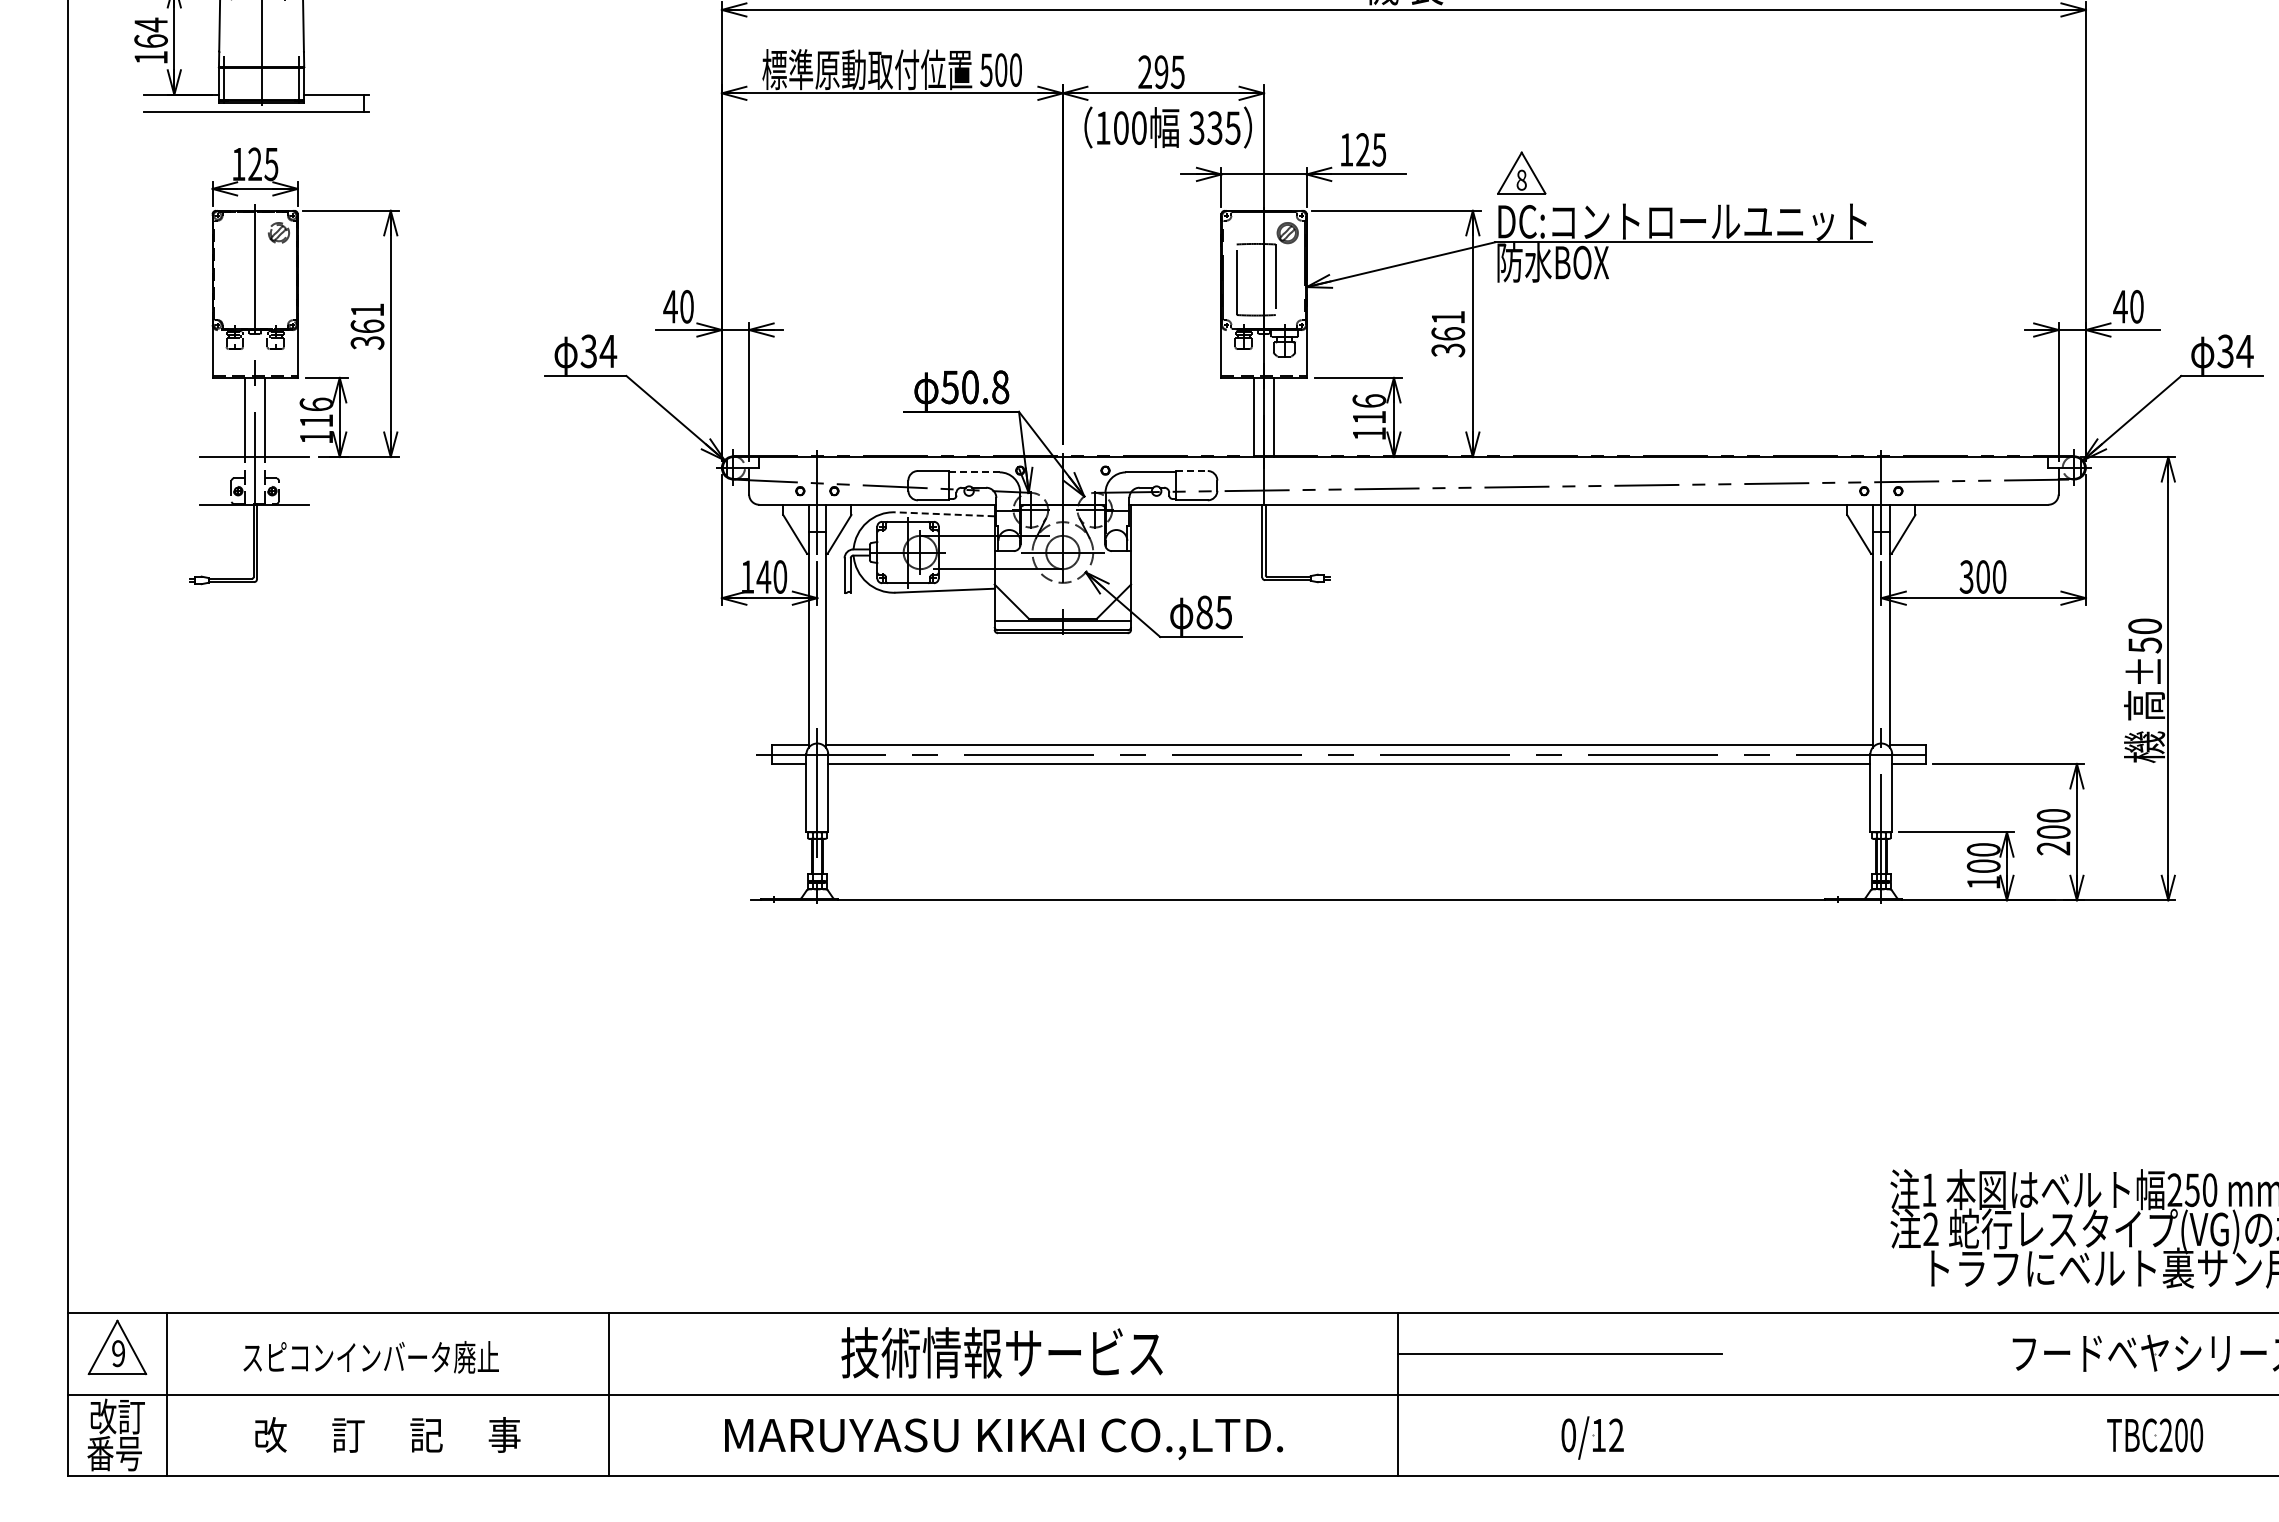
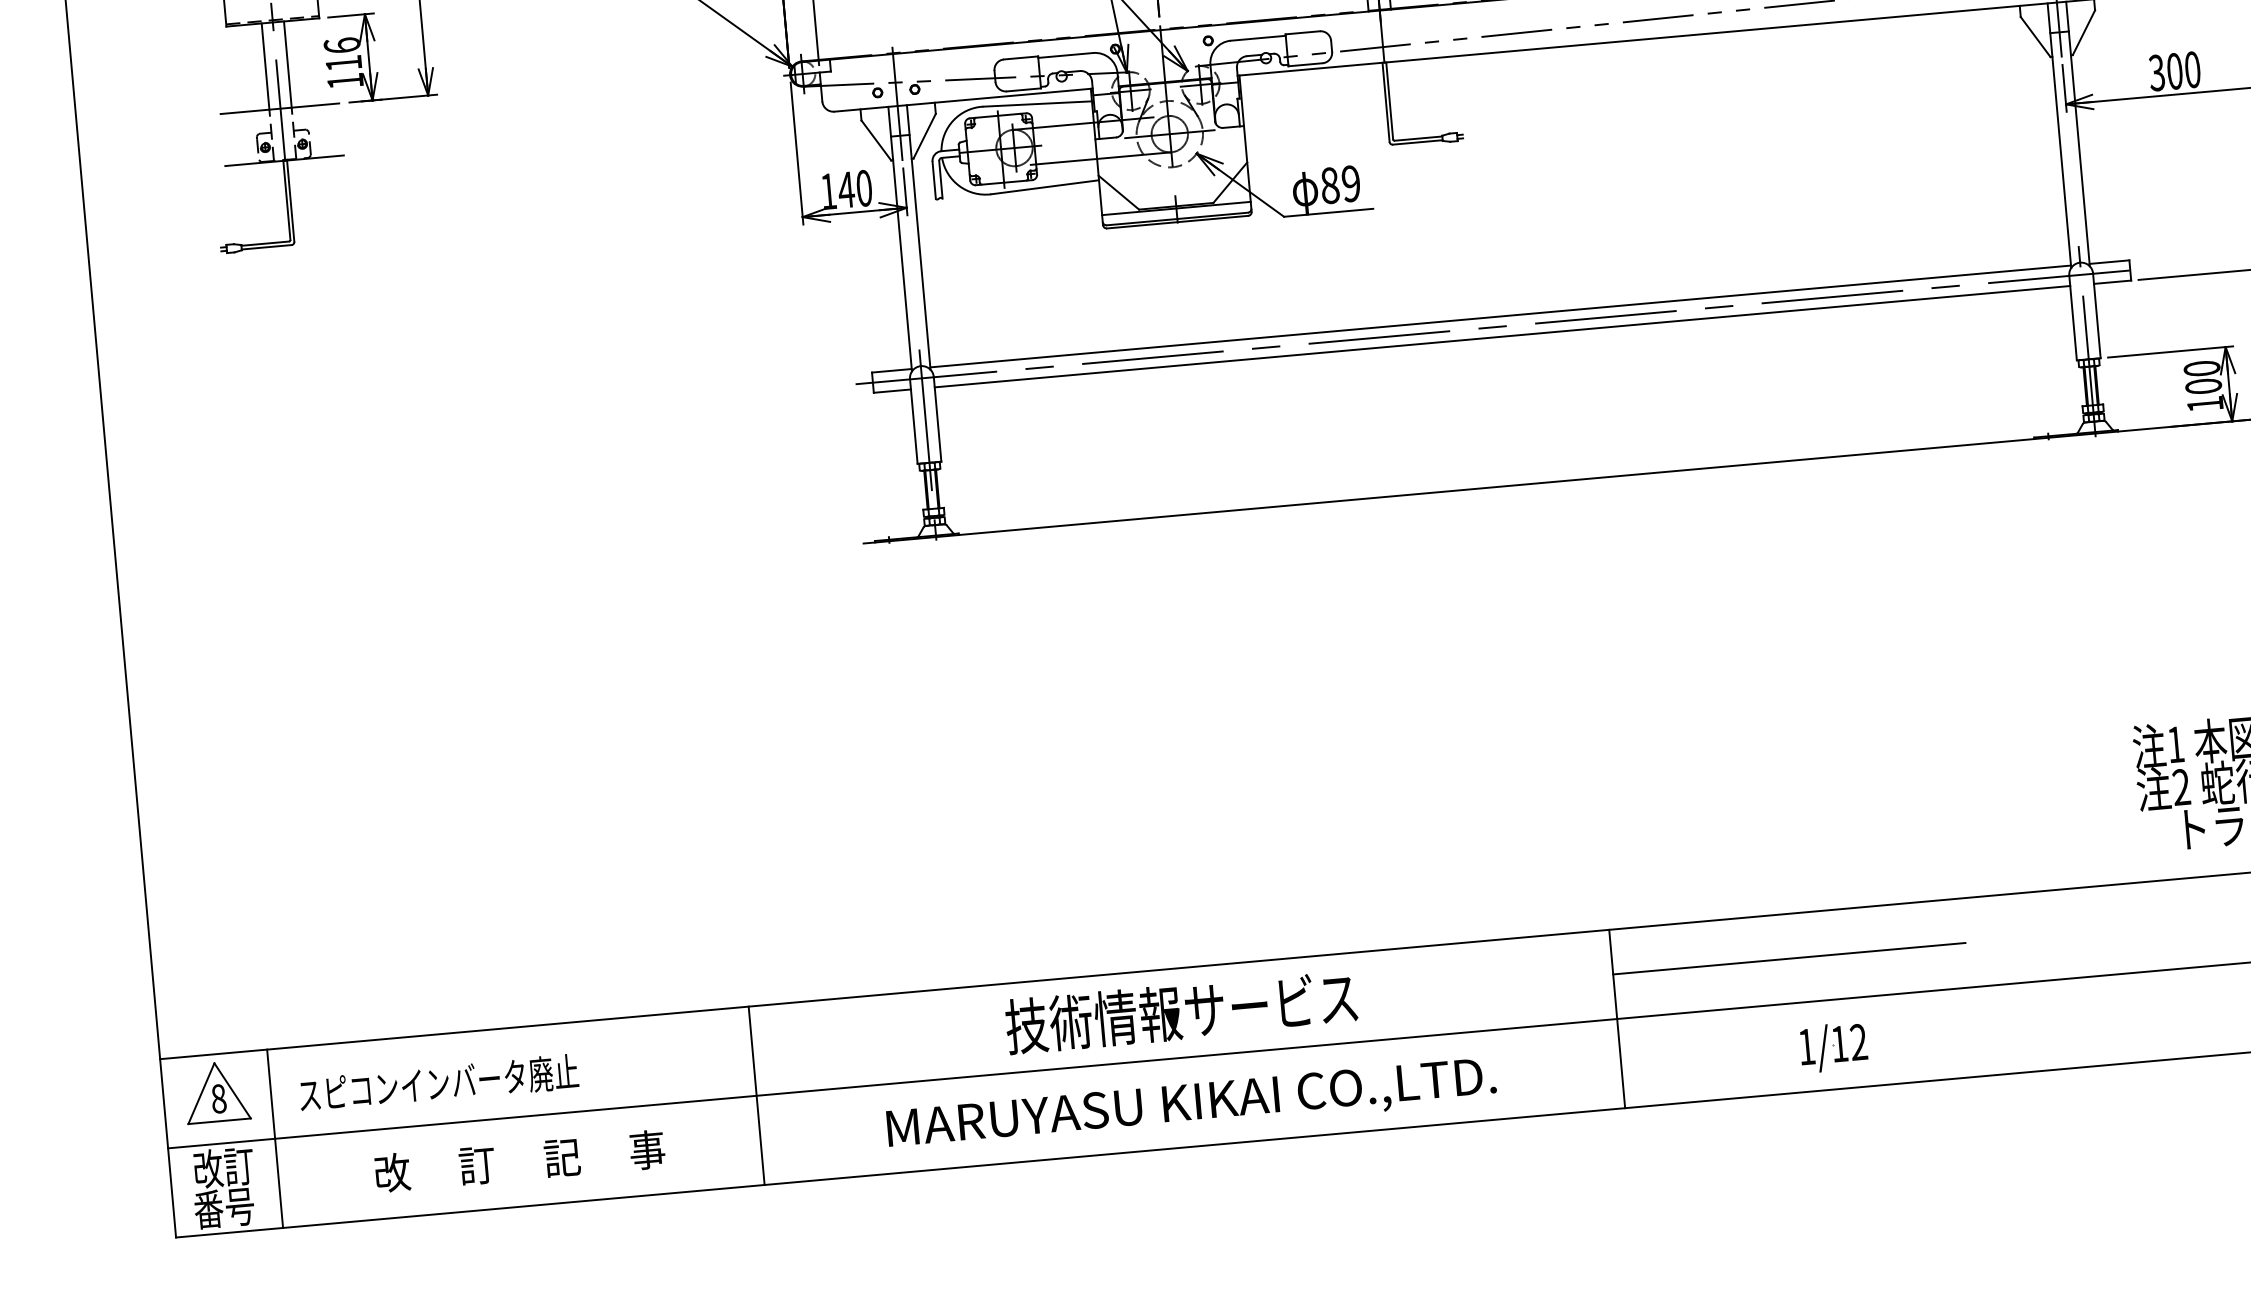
line: (1192, 471) -> (1303, 33), dashed -> solid
line: (974, 472) -> (1065, 55), dashed -> solid
line: (945, 514) -> (1038, 104), dashed -> solid
text: (1223, 612) -> (1350, 183), 85 -> 89
text: (118, 1353) -> (218, 1098), 9 -> 8
text: (370, 1357) -> (438, 1083), moved
text: (1568, 1435) -> (1806, 1047), 0/12 -> 1/12

